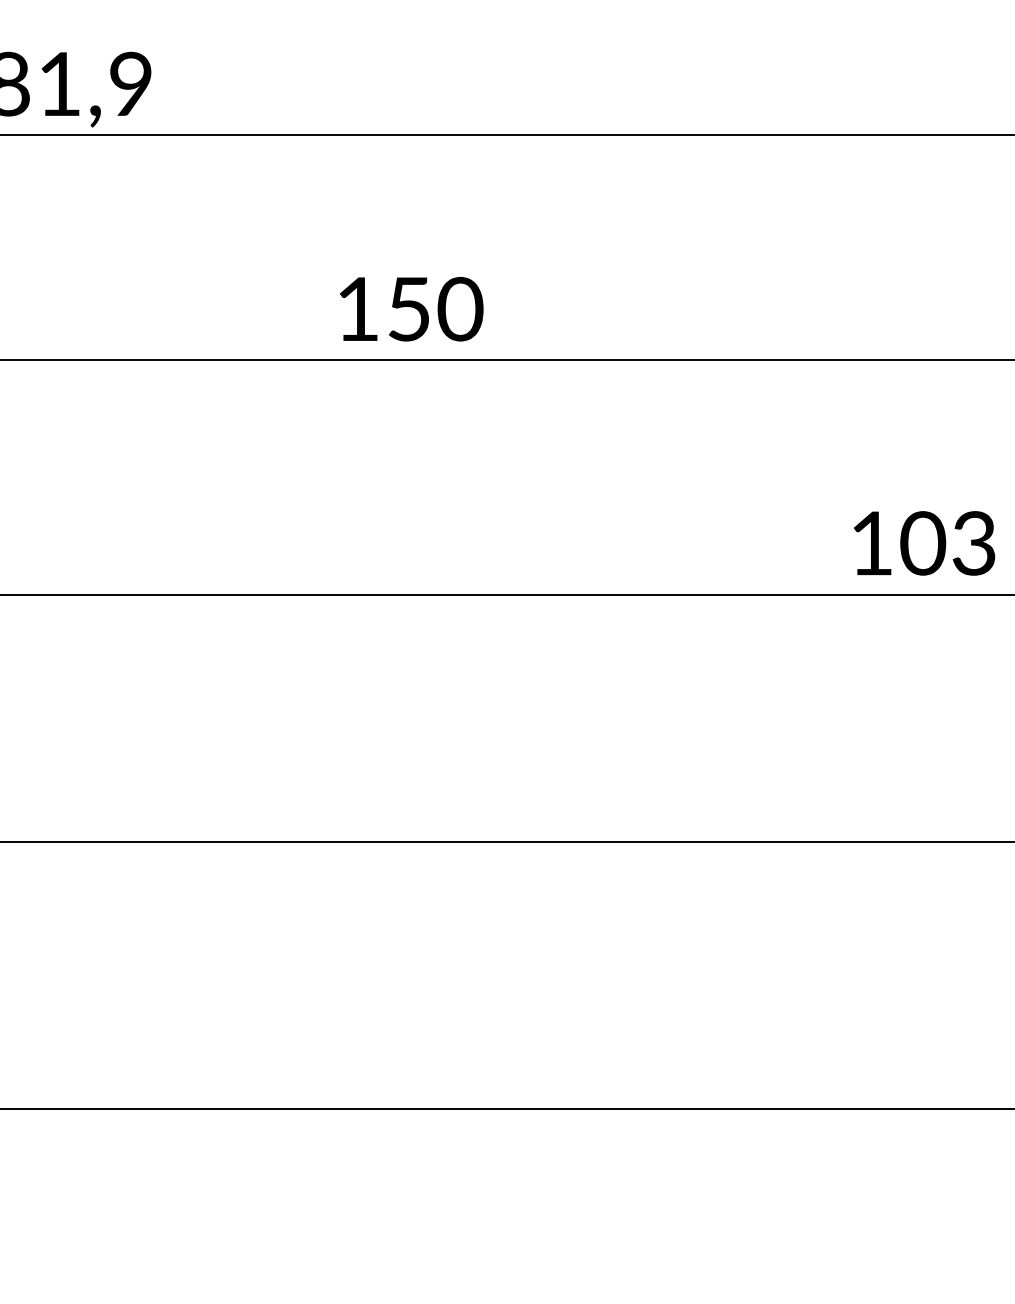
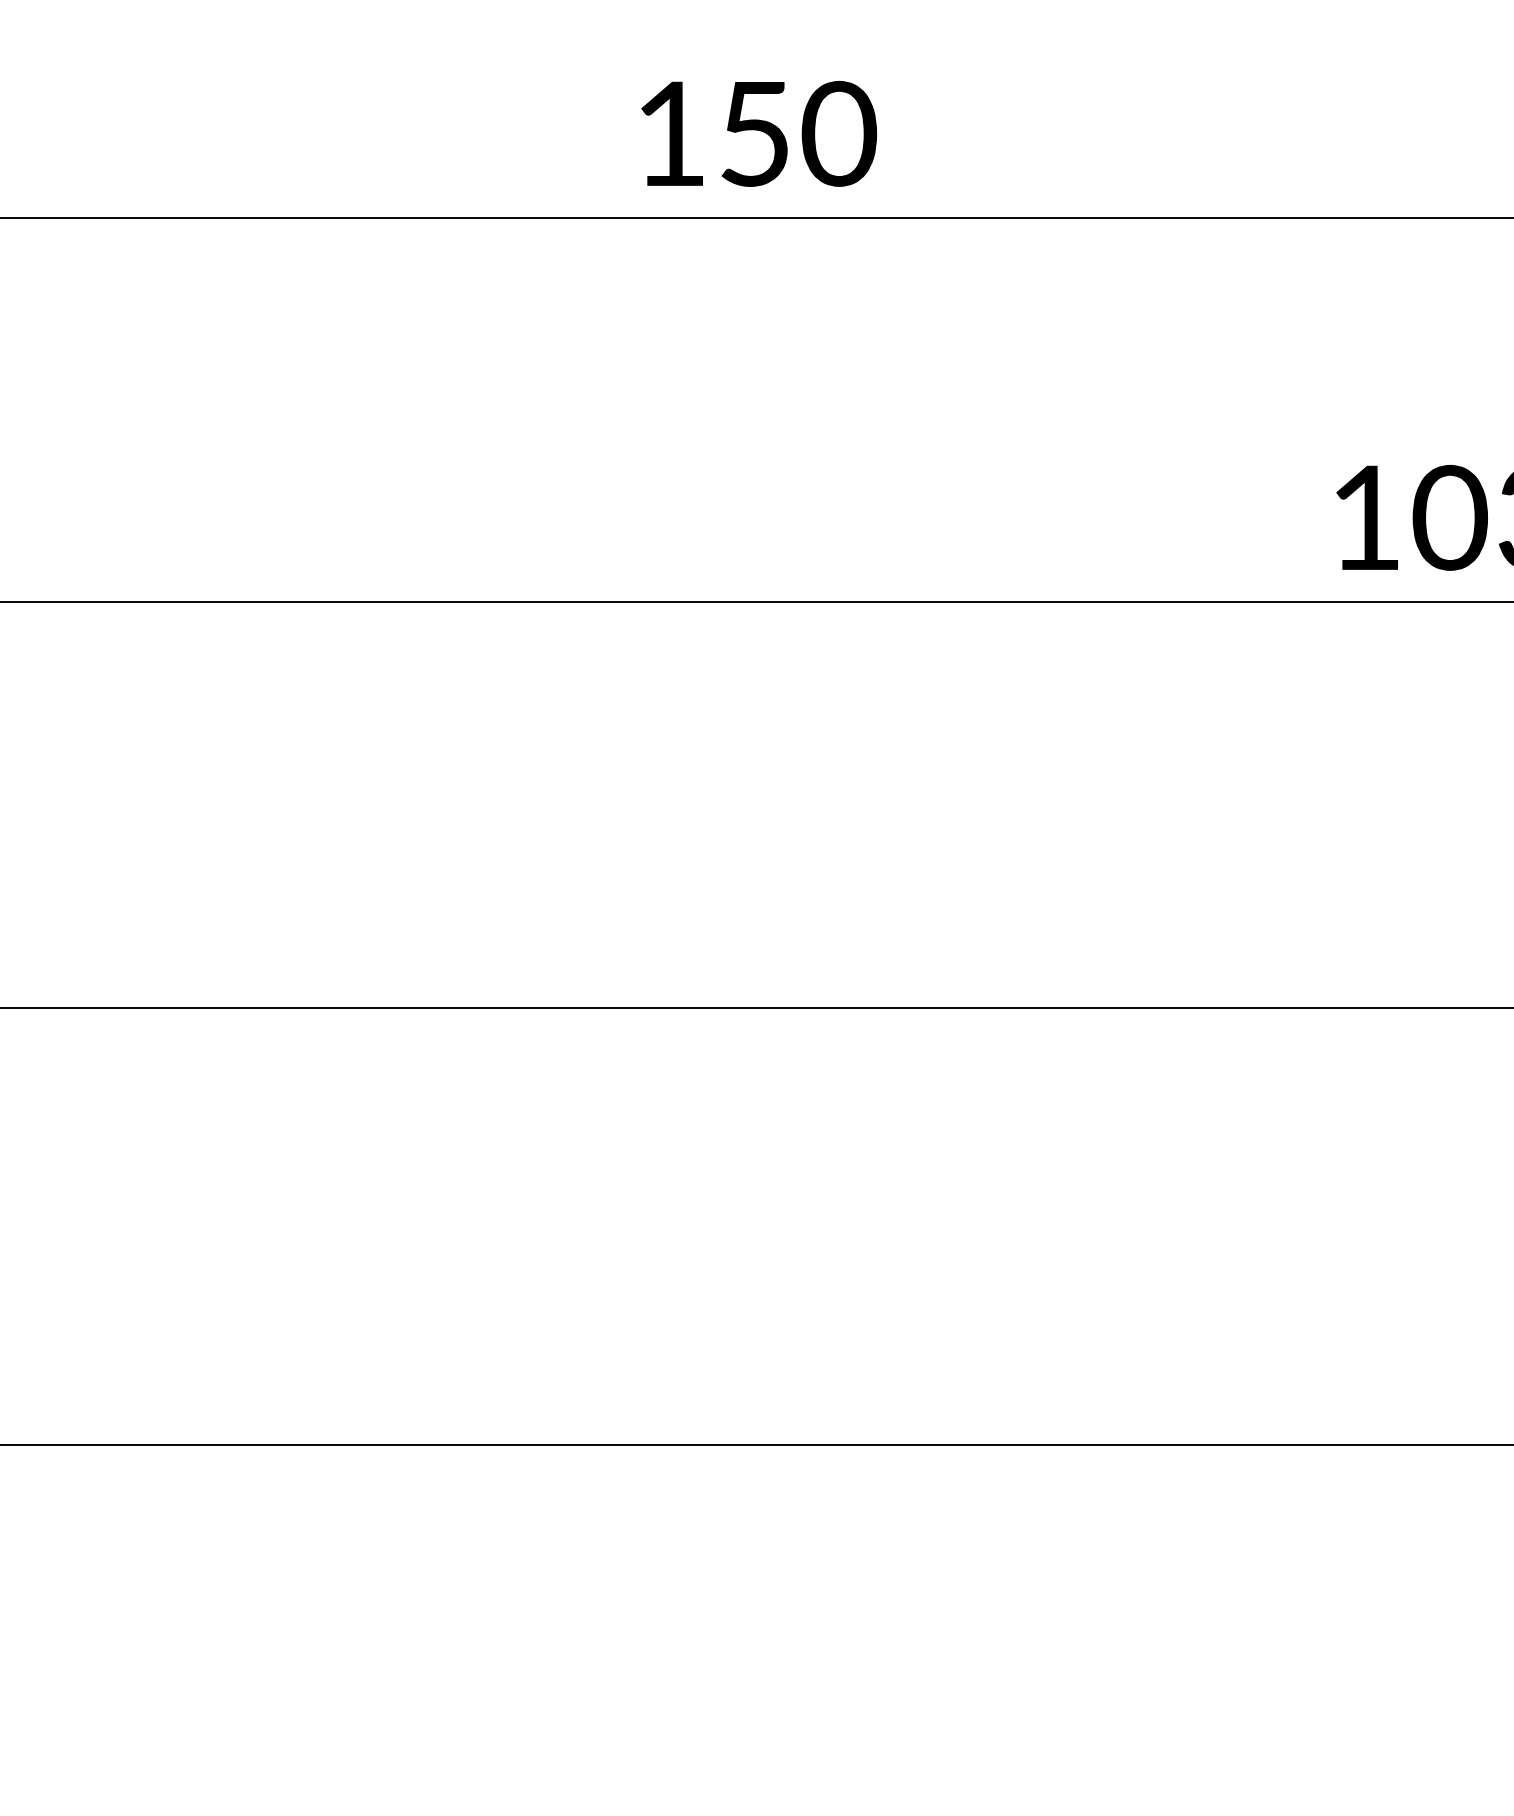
text: (411, 309) -> (758, 134), moved

